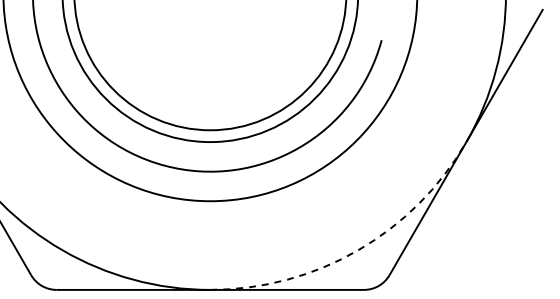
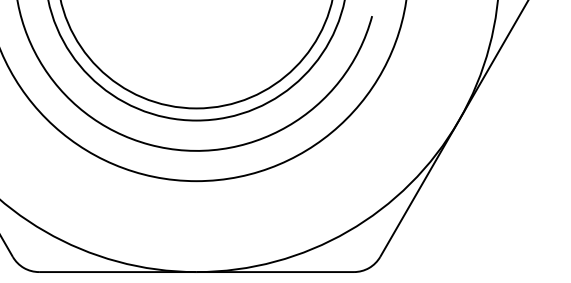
arc: (358, 250) -> (348, 231), dashed -> solid

